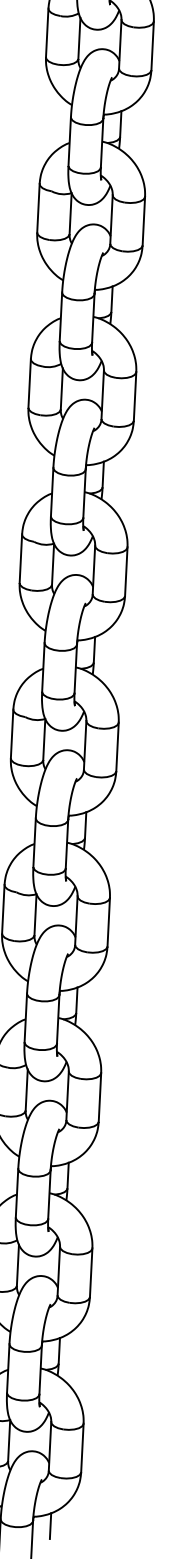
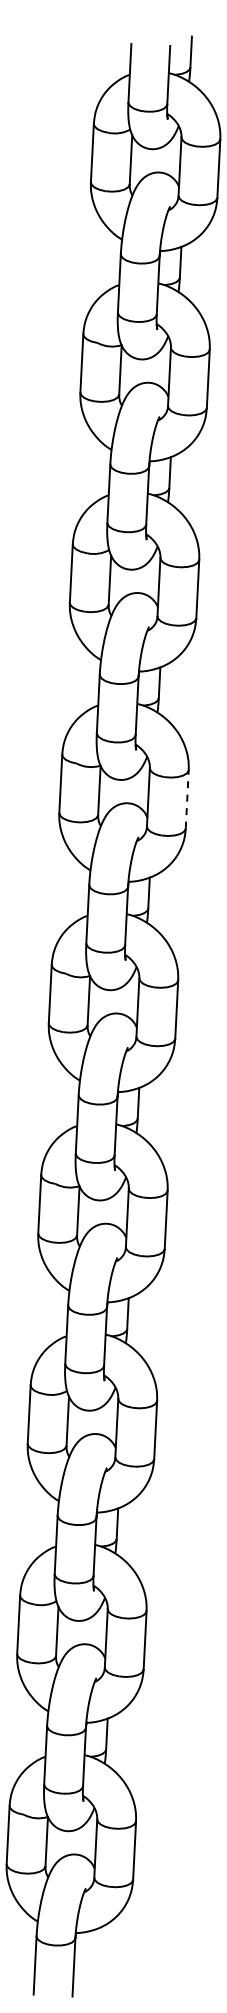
line: (126, 570) -> (187, 798), solid -> dashed
line: (50, 1525) -> (96, 1943), removed

